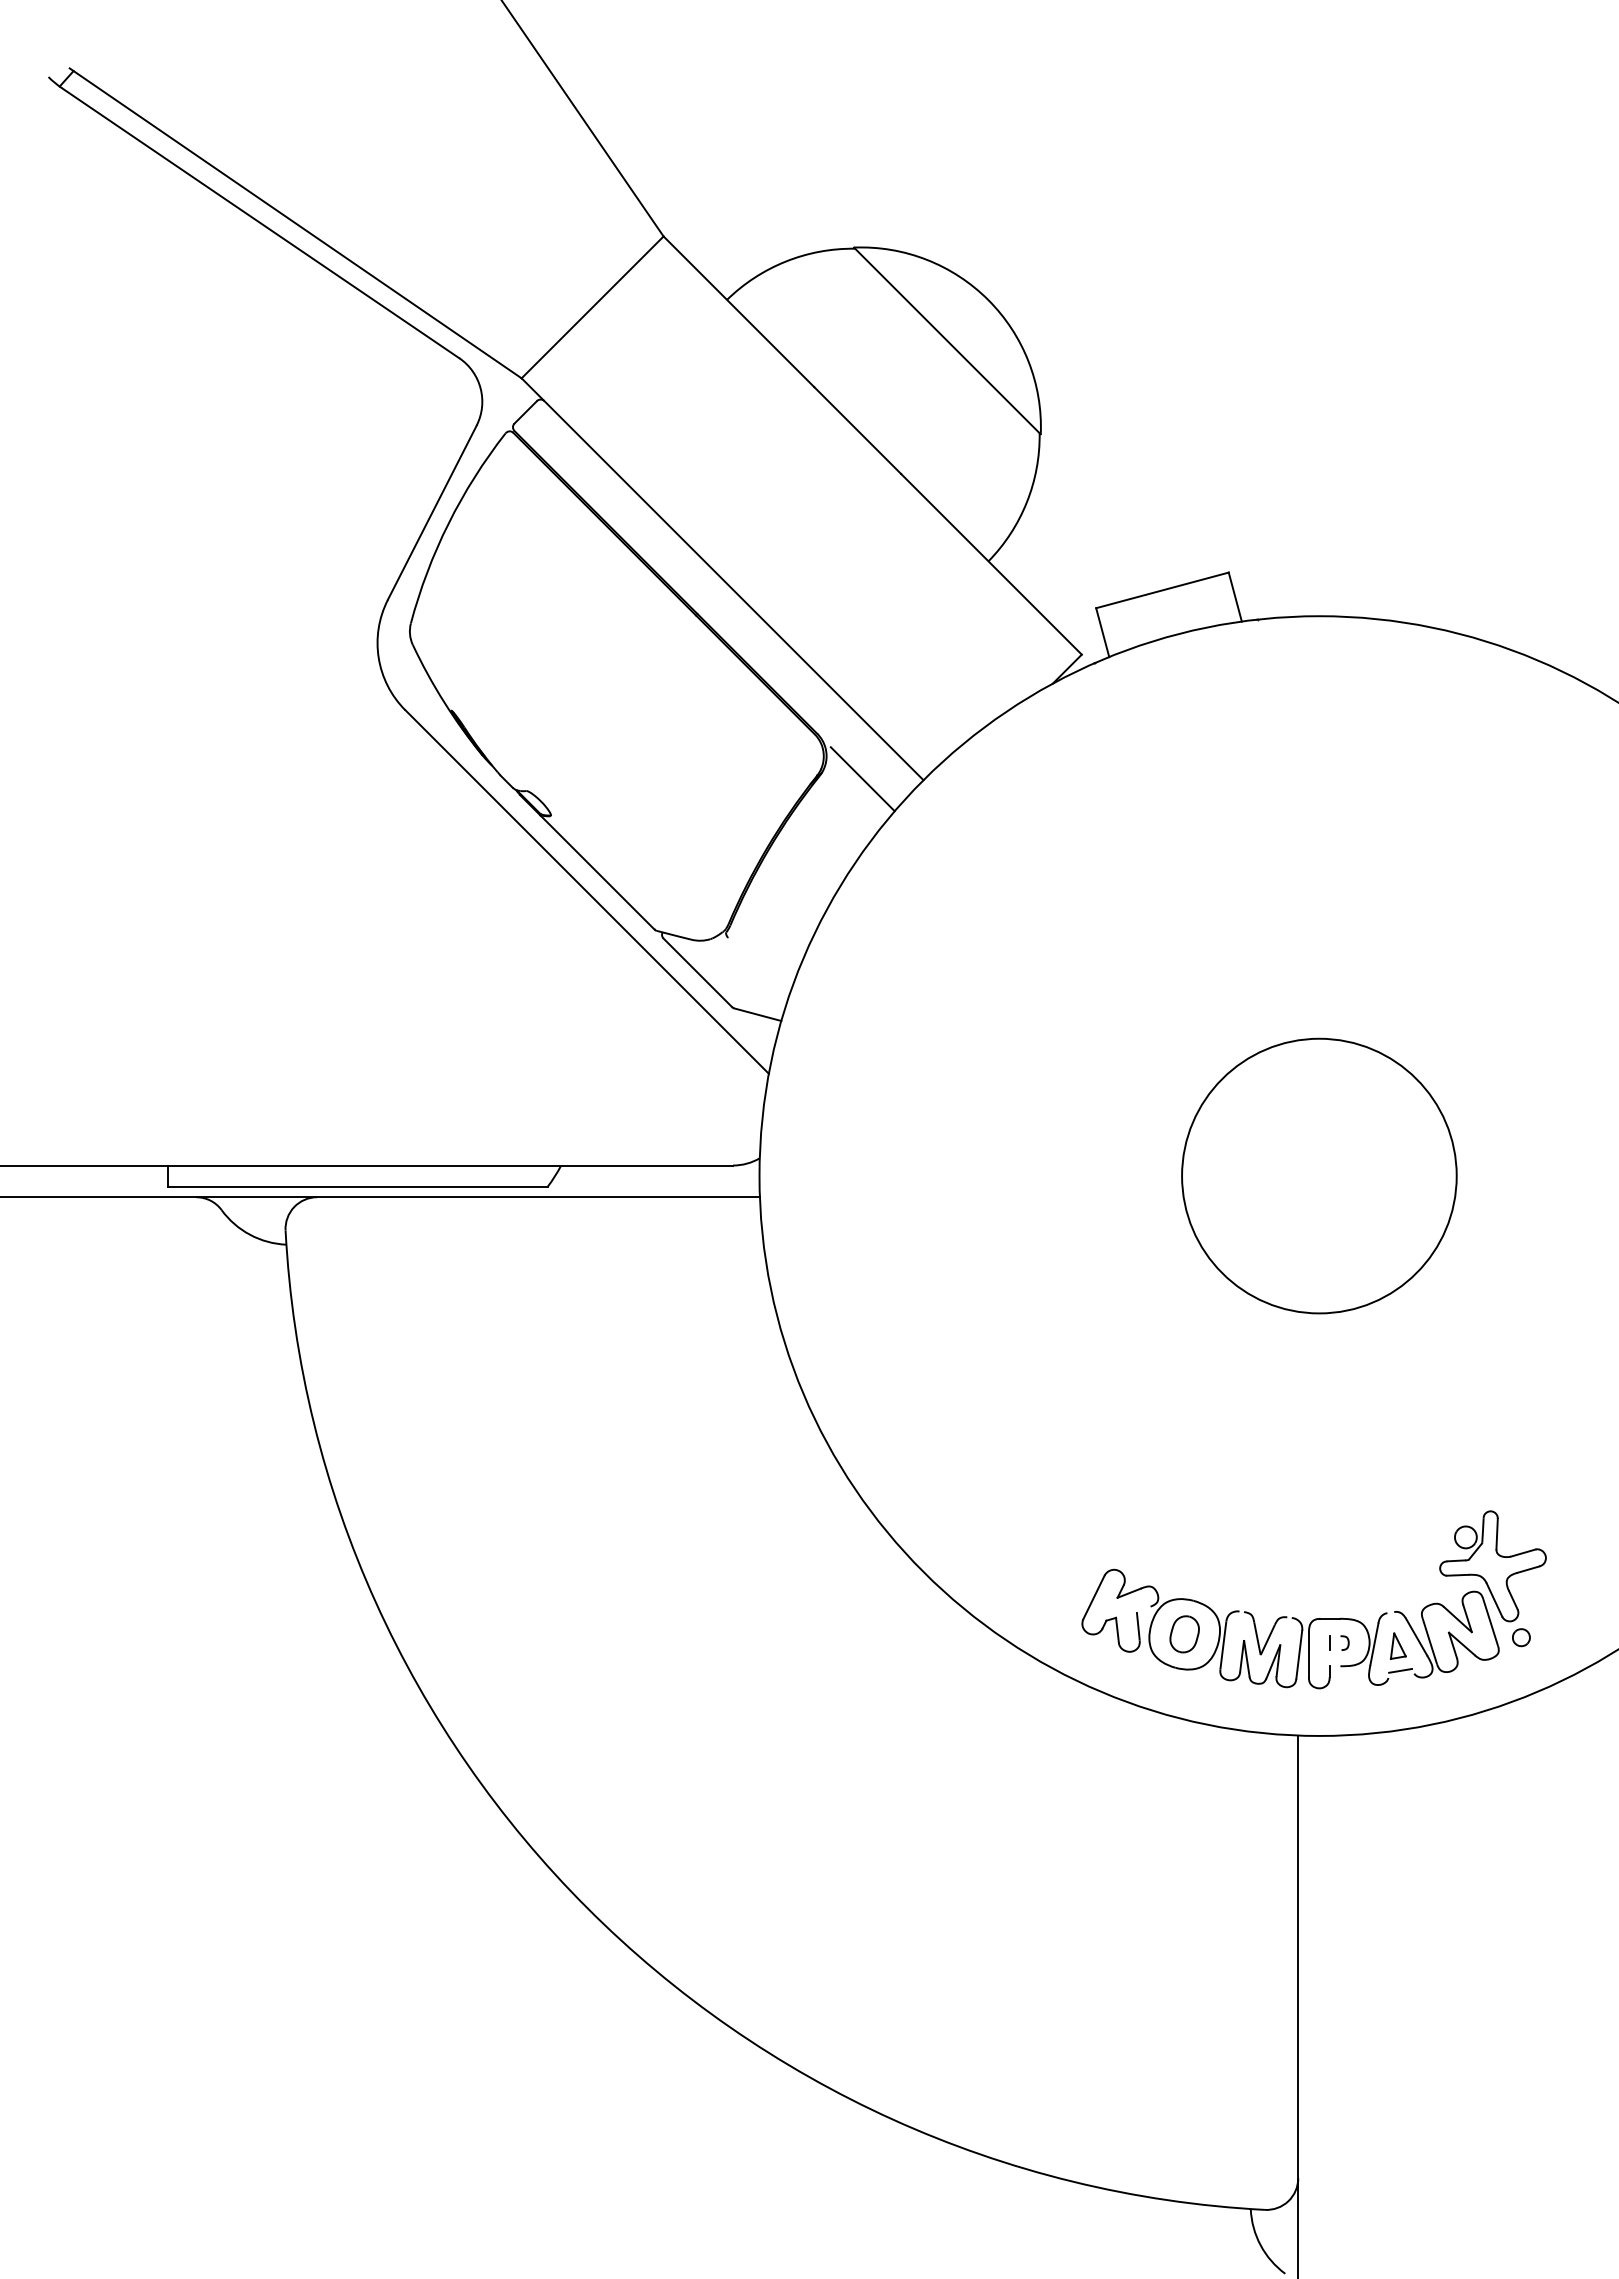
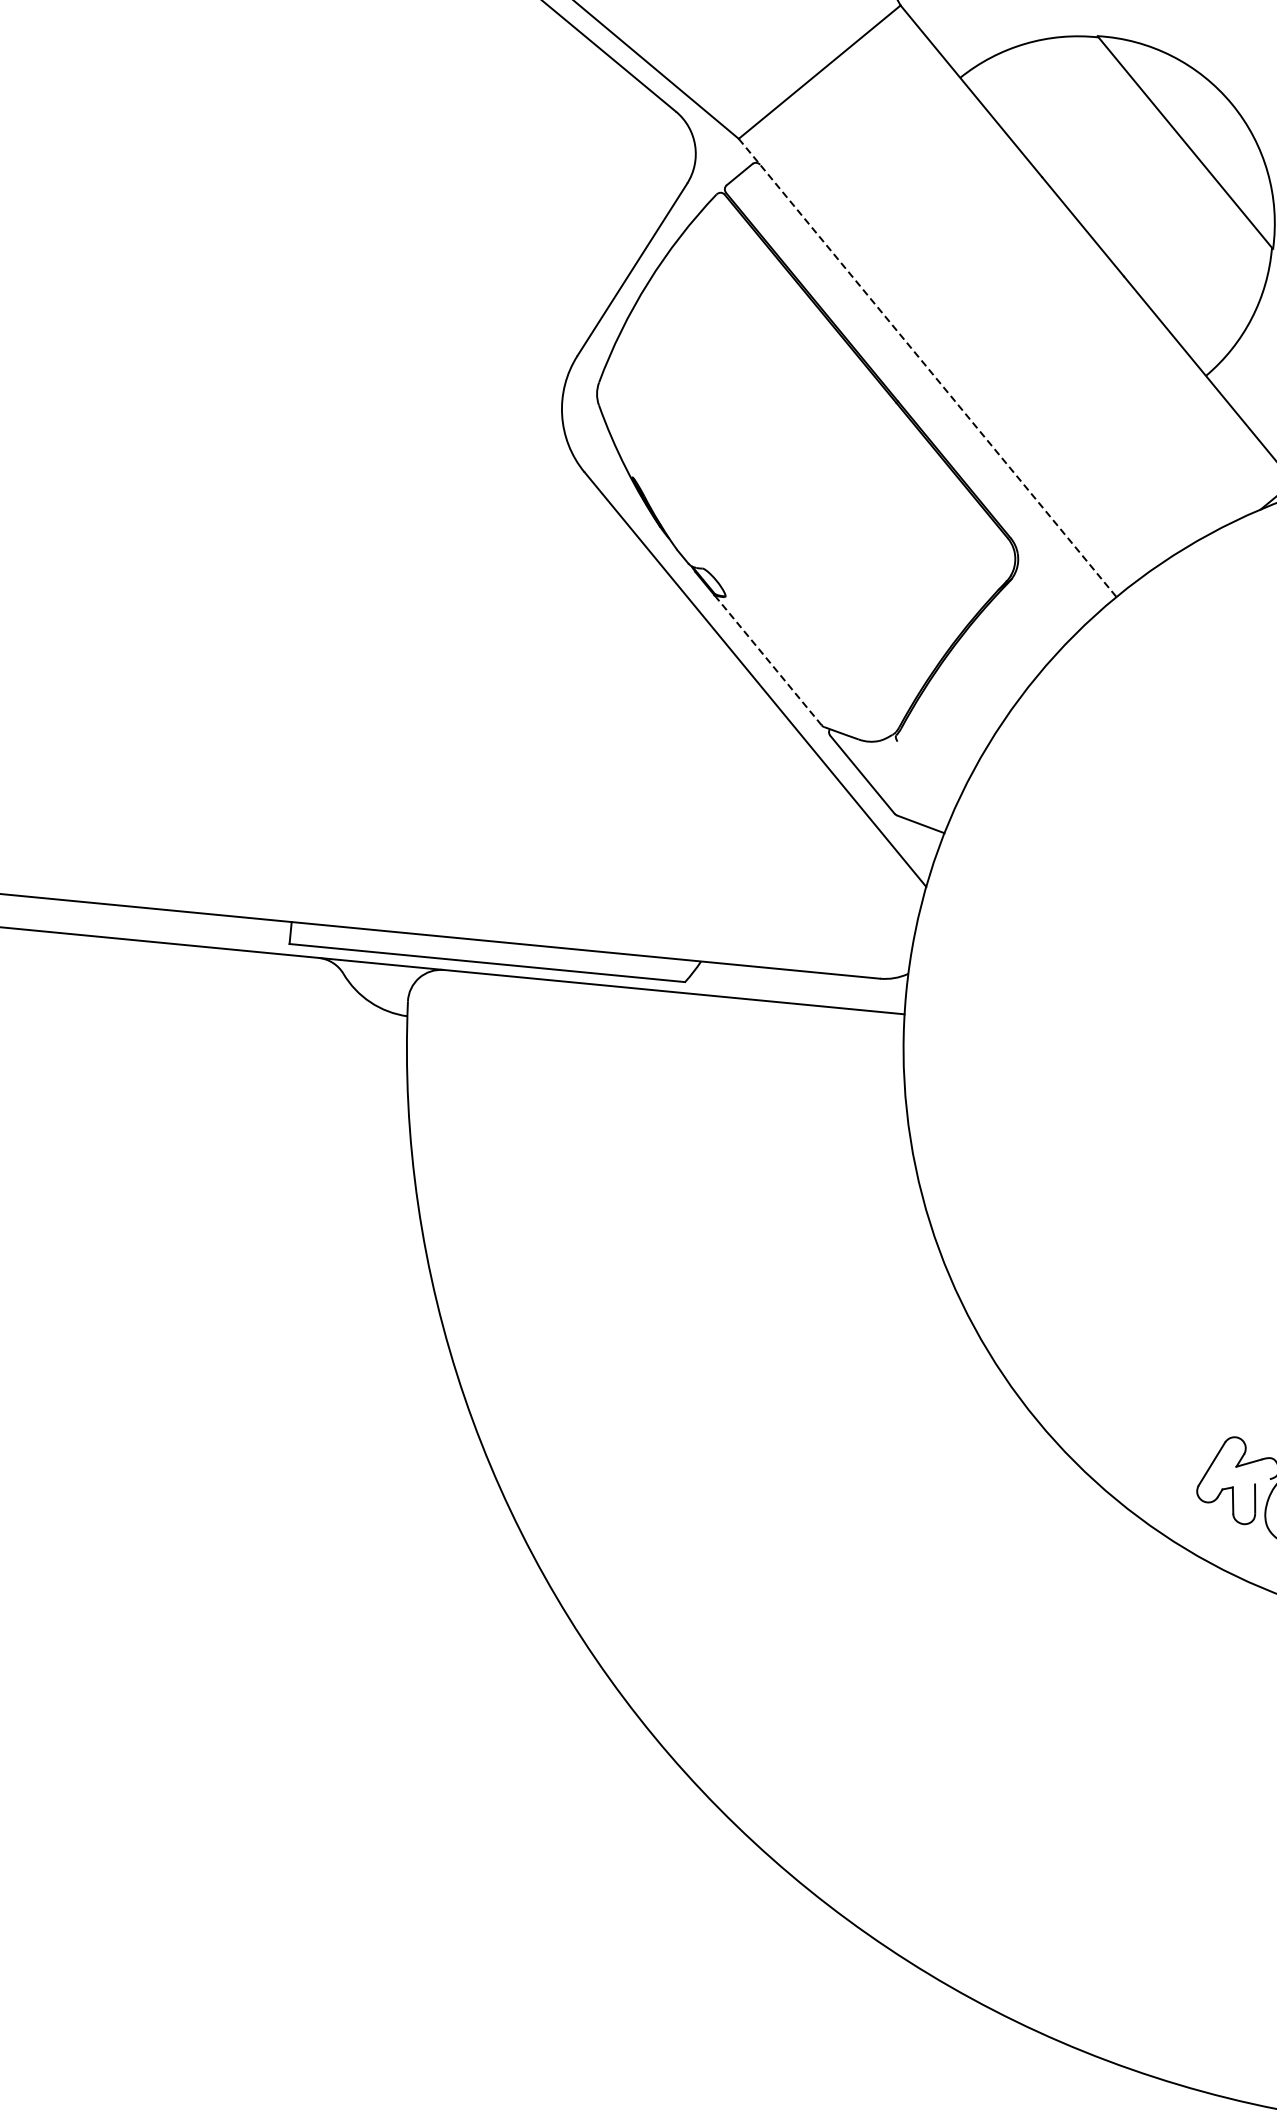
line: (722, 579) -> (927, 368), solid -> dashed
line: (862, 779) -> (1053, 590), removed
line: (597, 872) -> (768, 660), solid -> dashed

